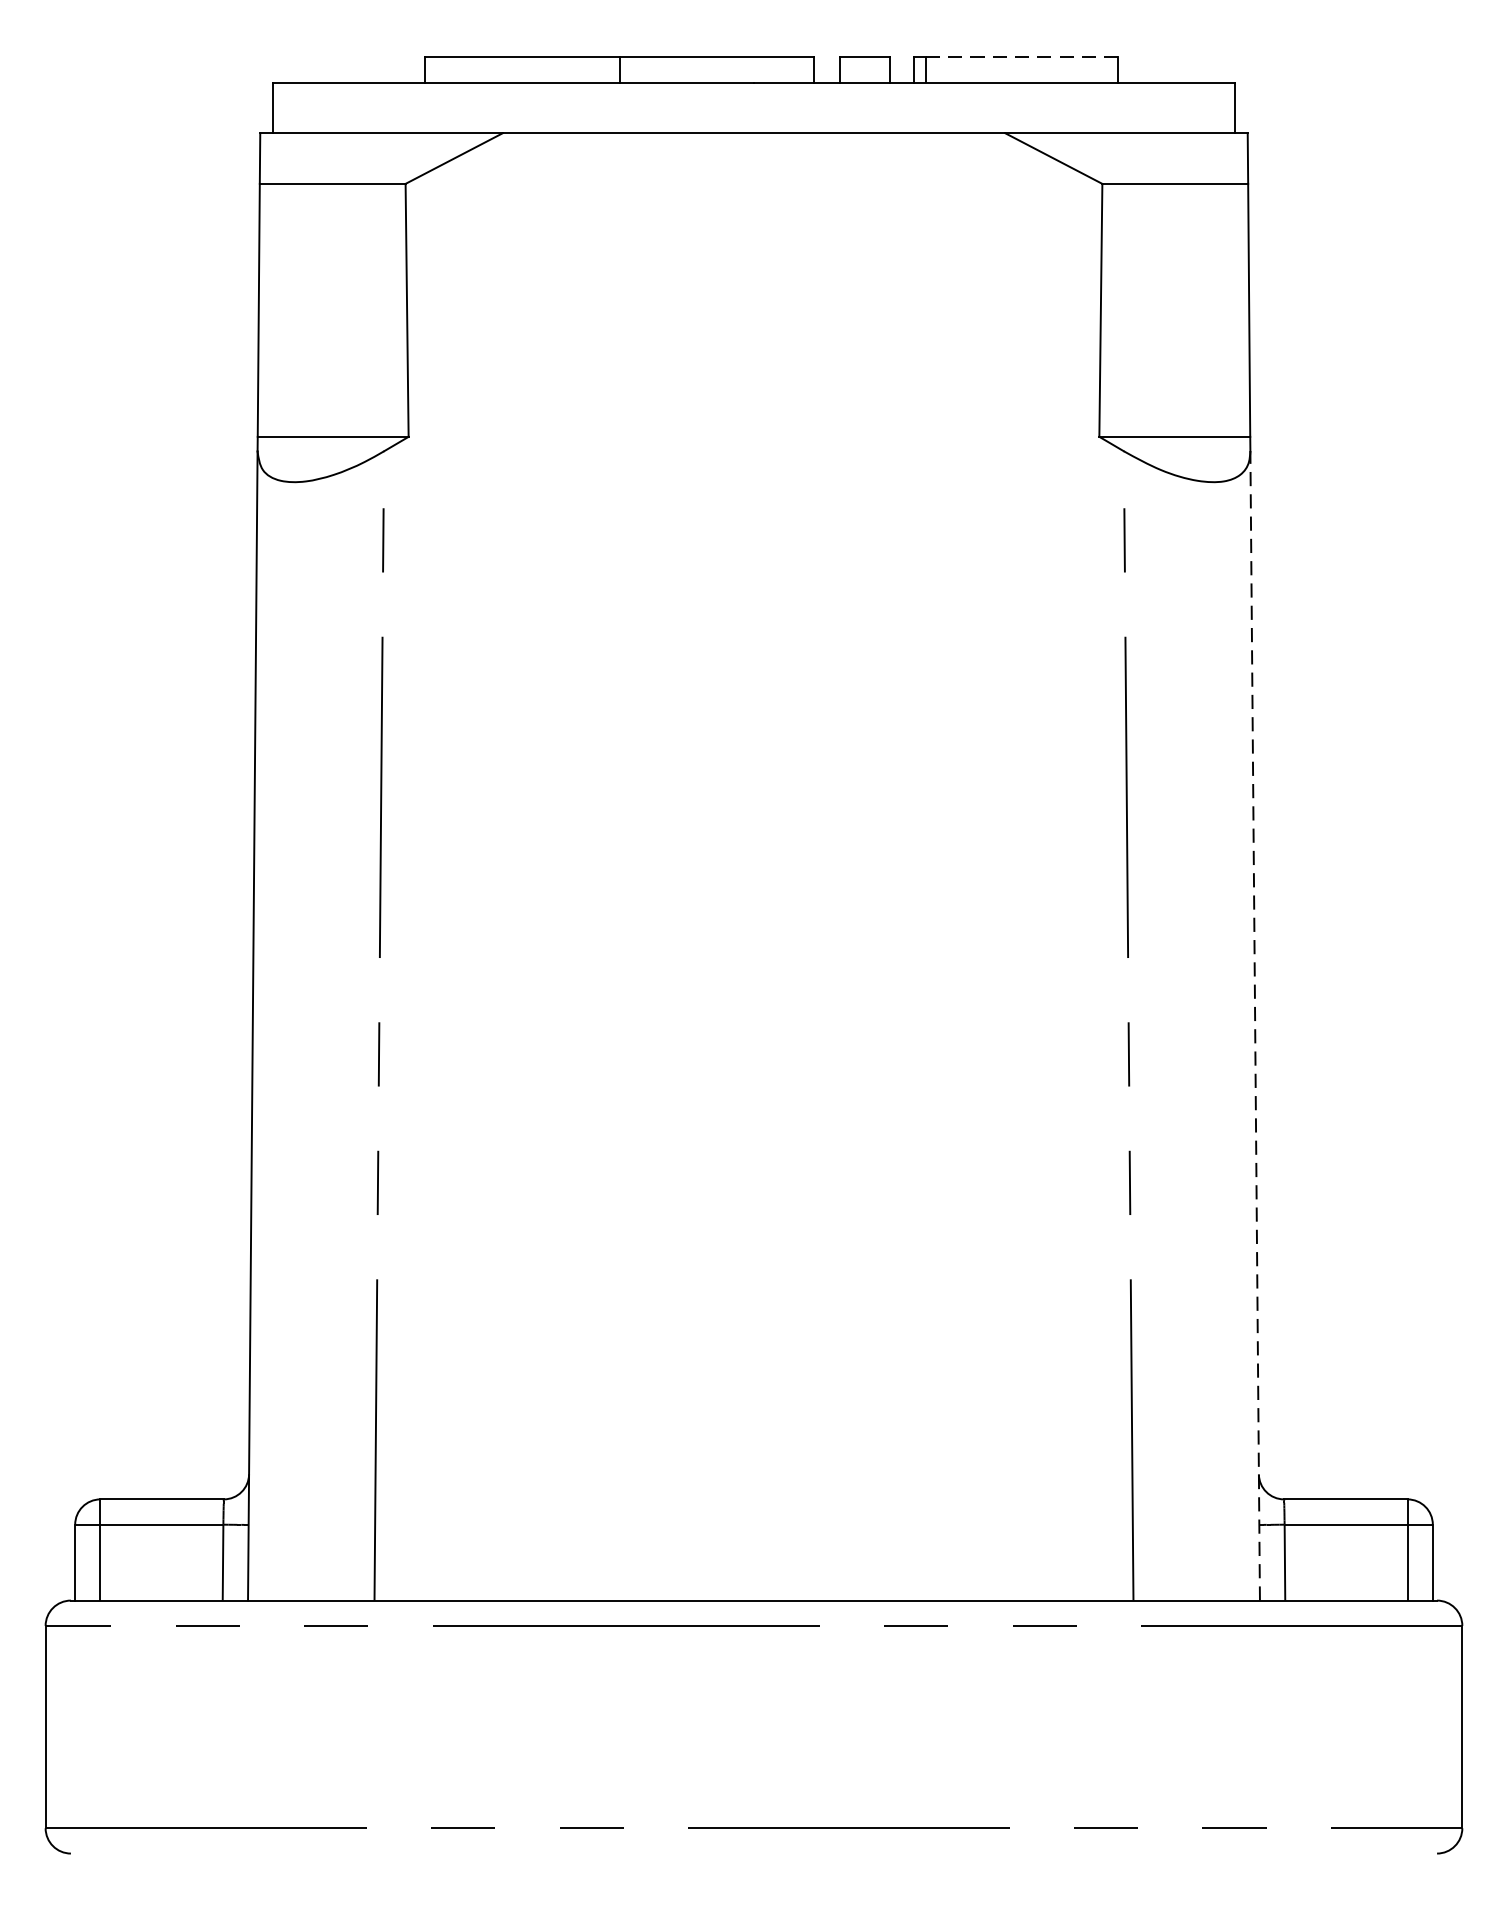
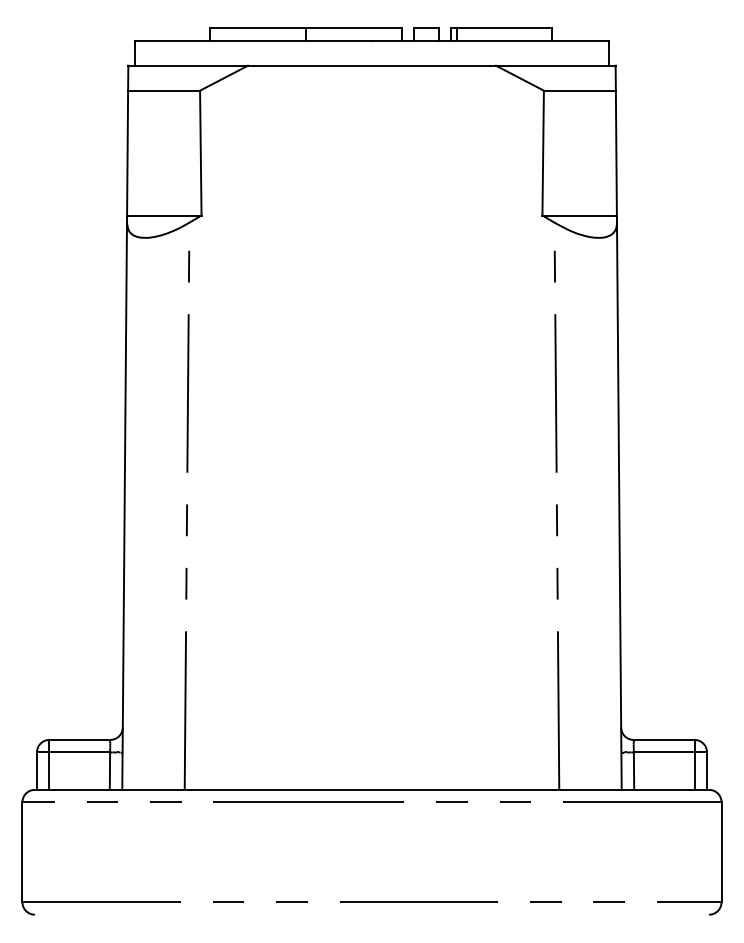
line: (1022, 57) -> (504, 28), dashed -> solid
line: (1255, 1026) -> (619, 506), dashed -> solid

